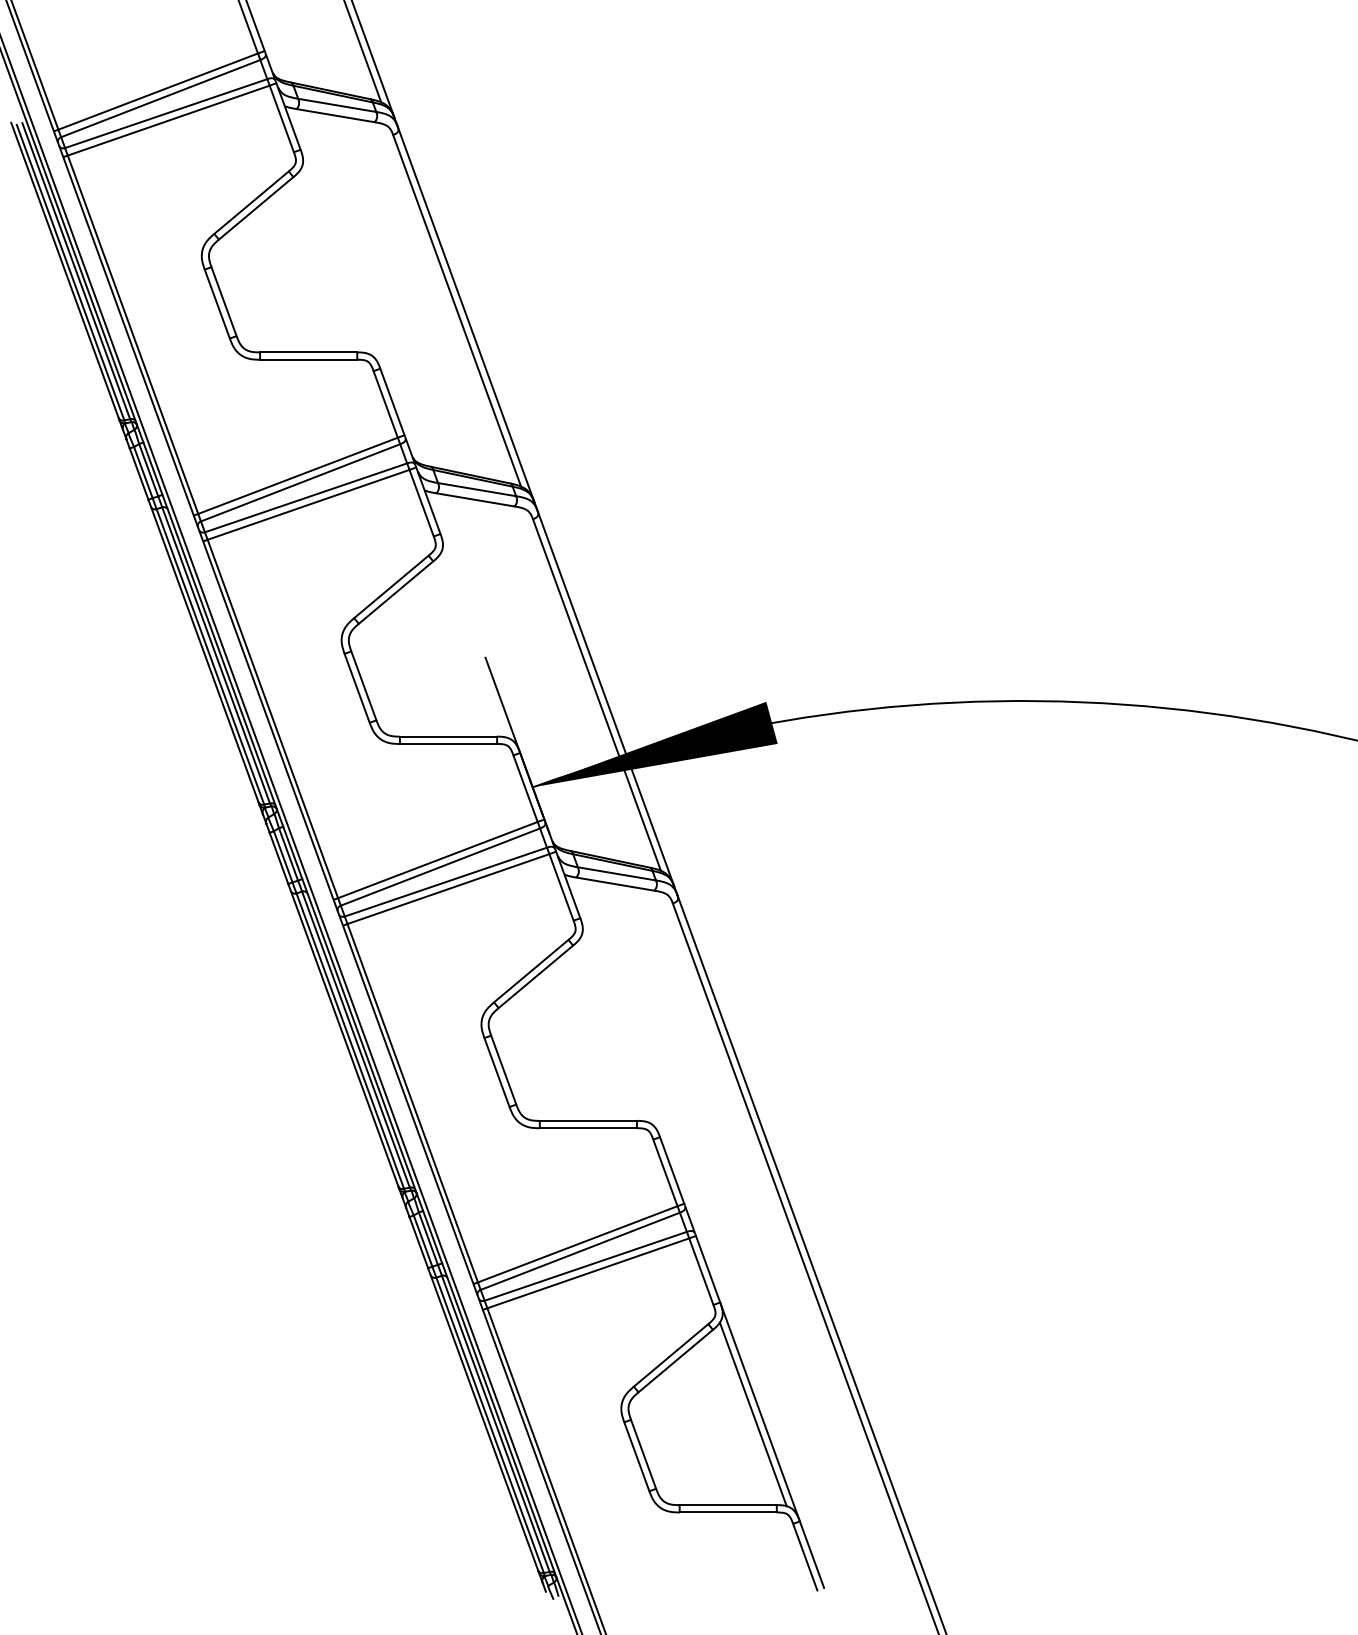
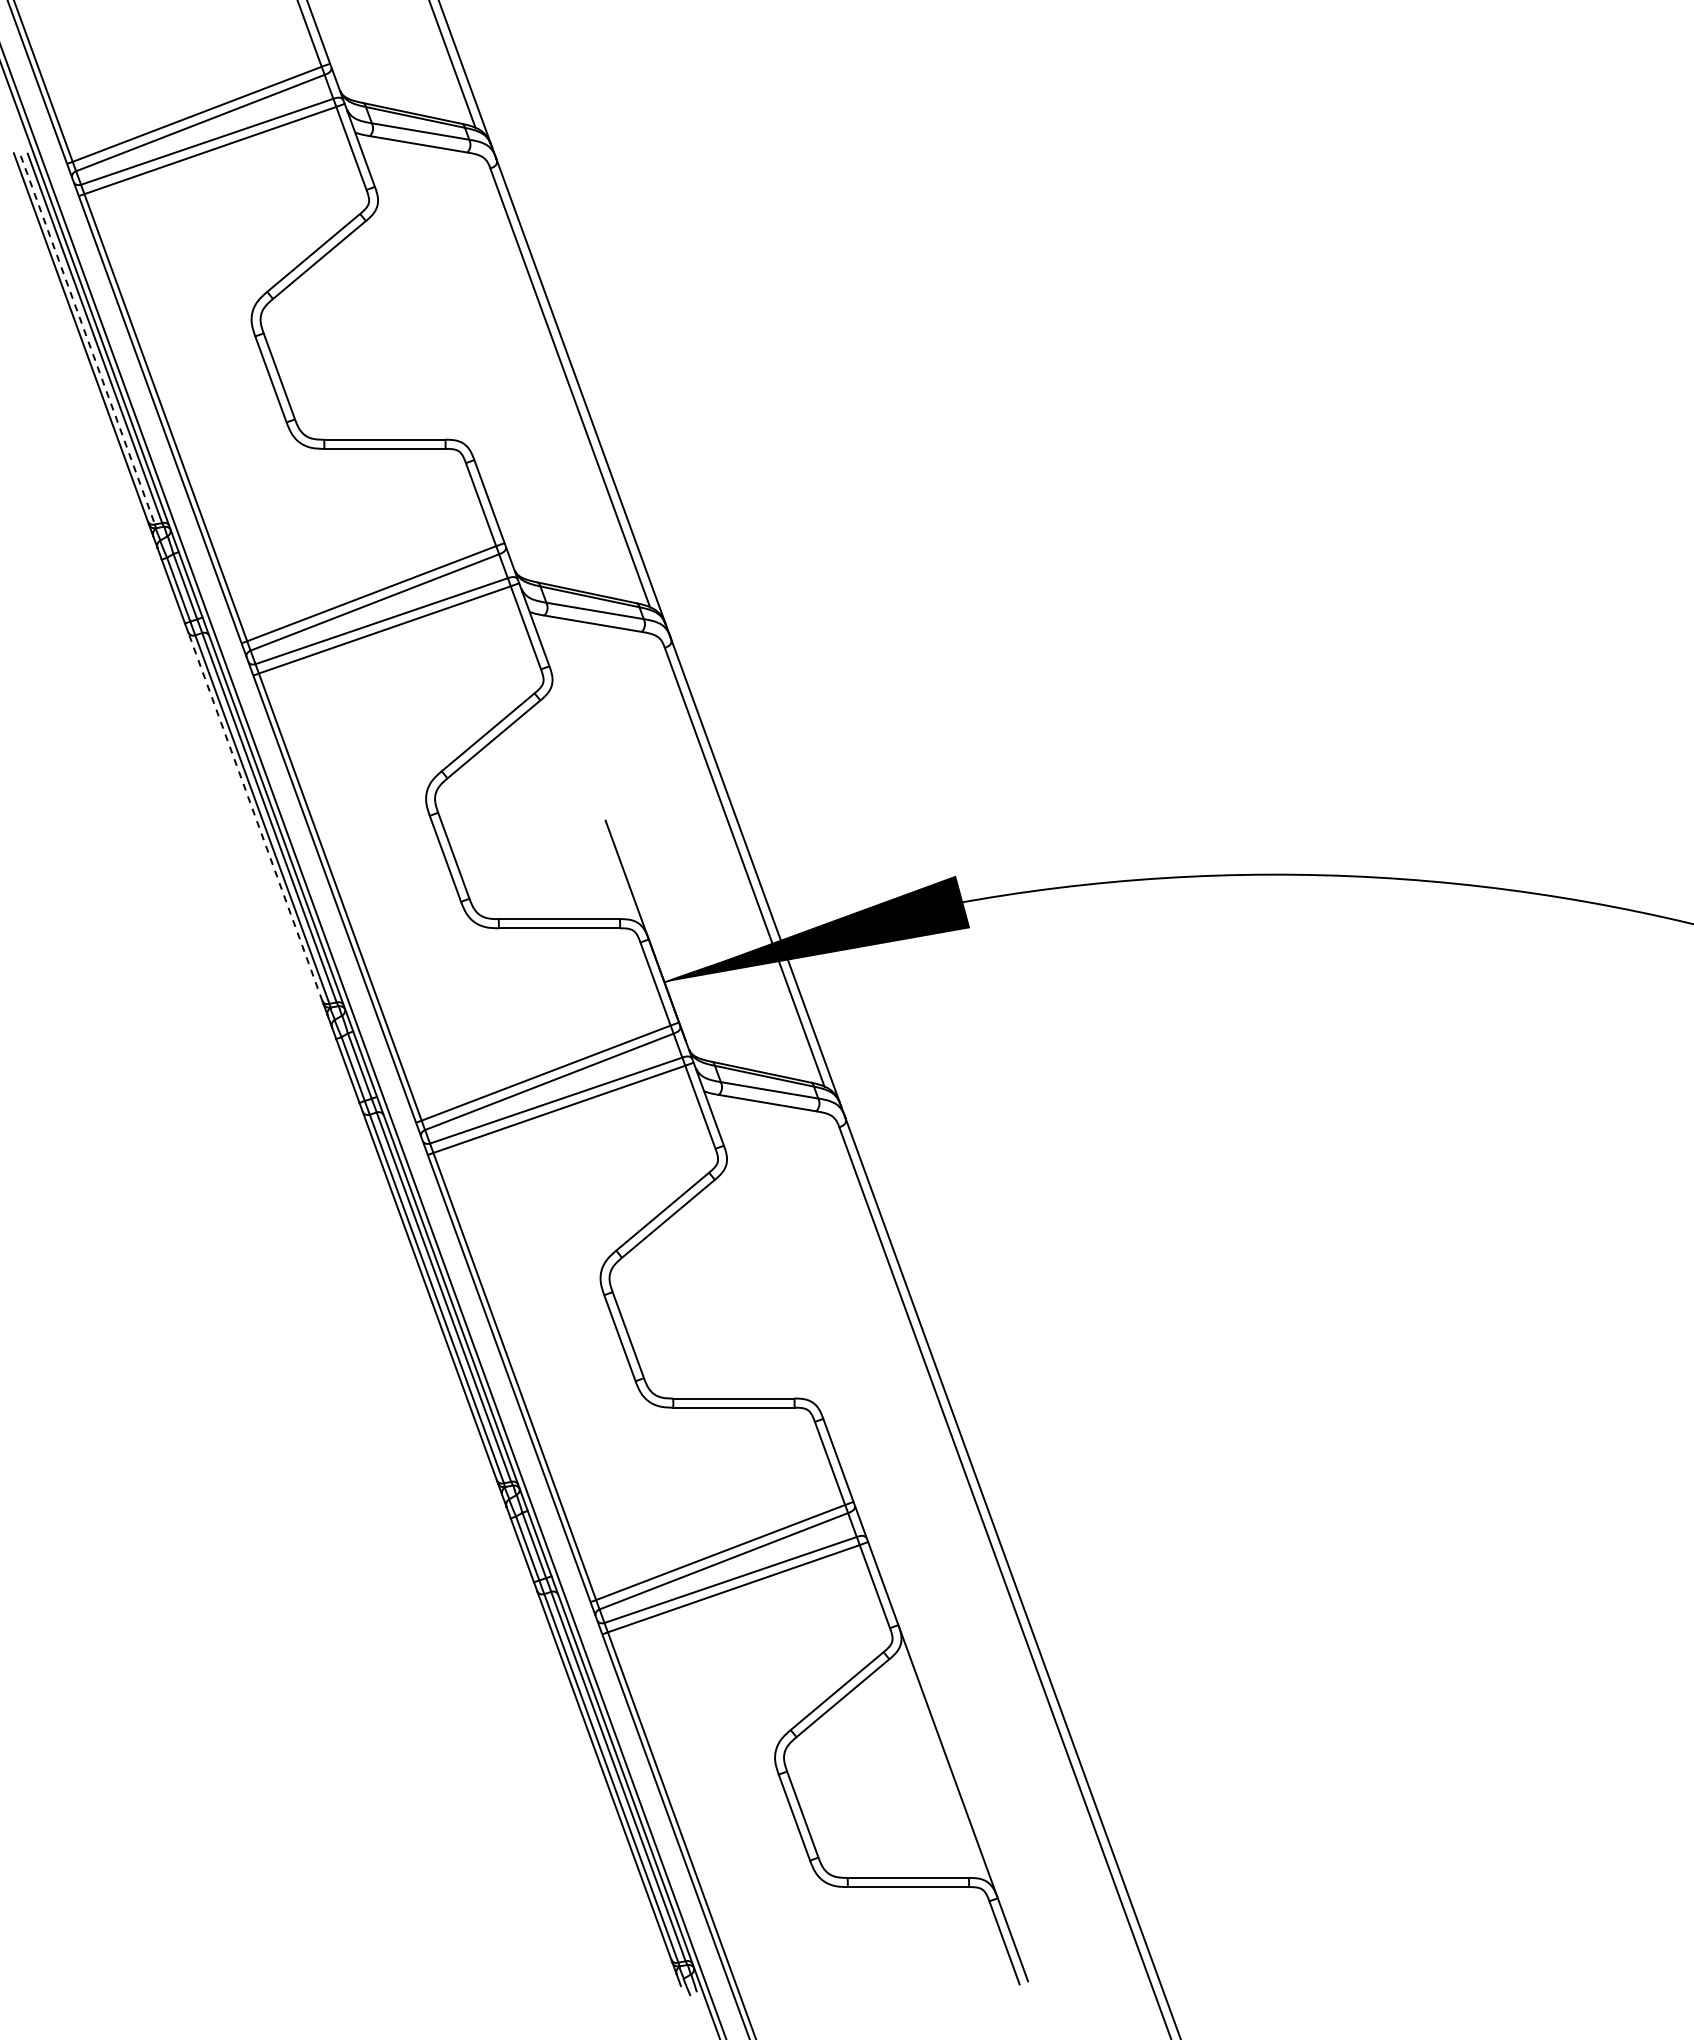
line: (71, 272) -> (88, 340), solid -> dashed
line: (204, 654) -> (255, 816), solid -> dashed
line: (753, 1414) -> (939, 1764), removed

